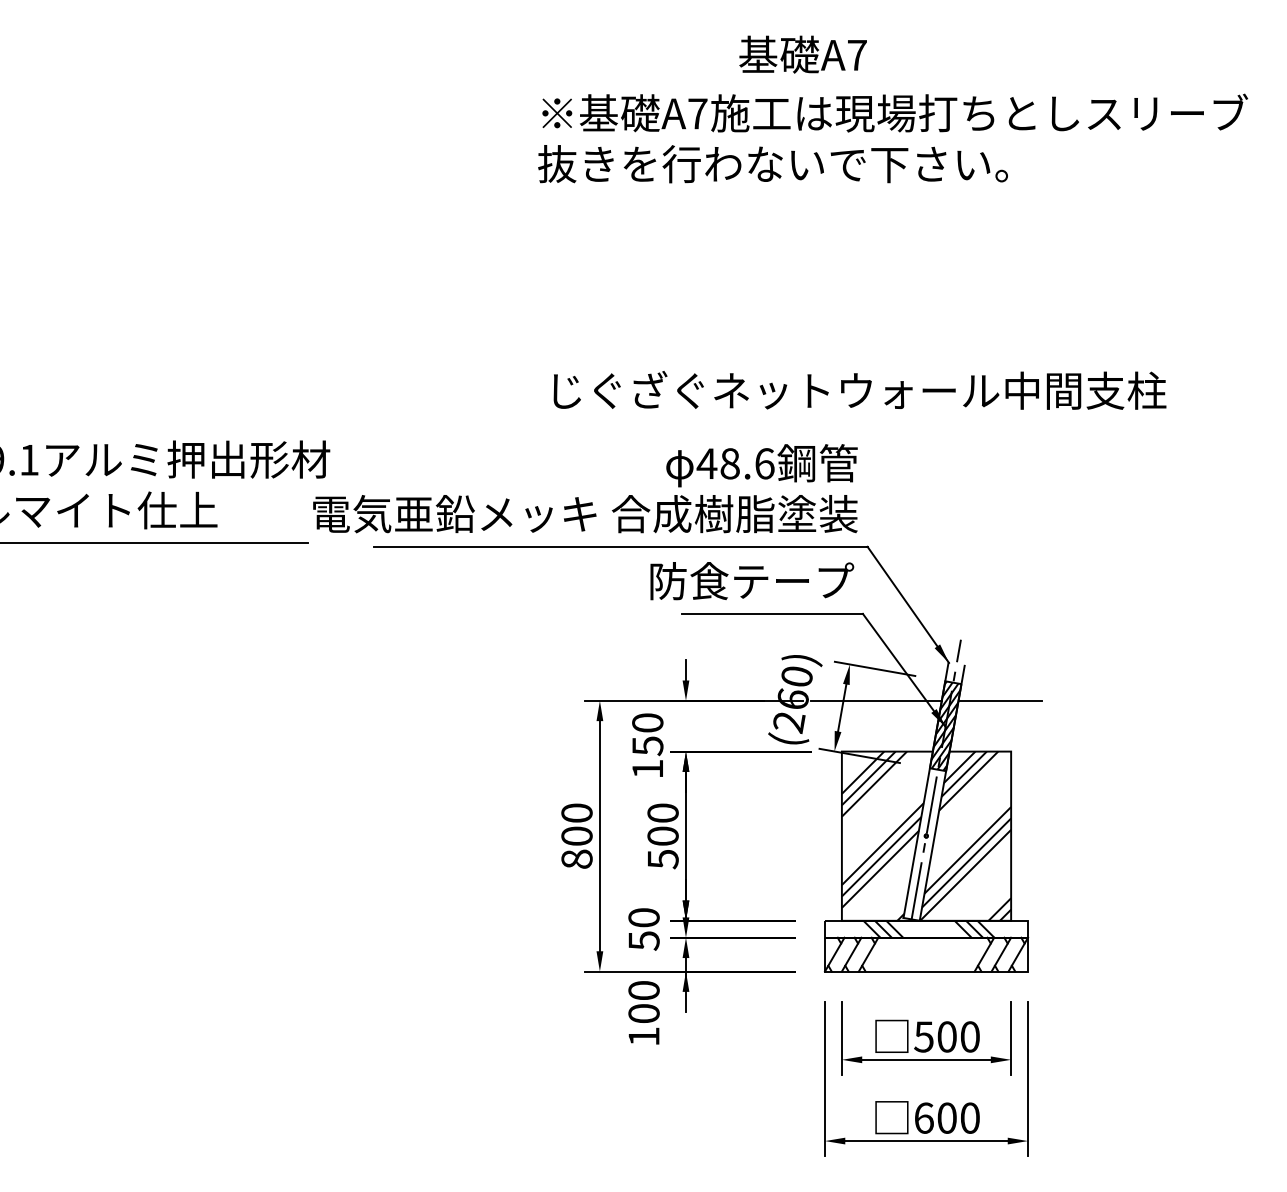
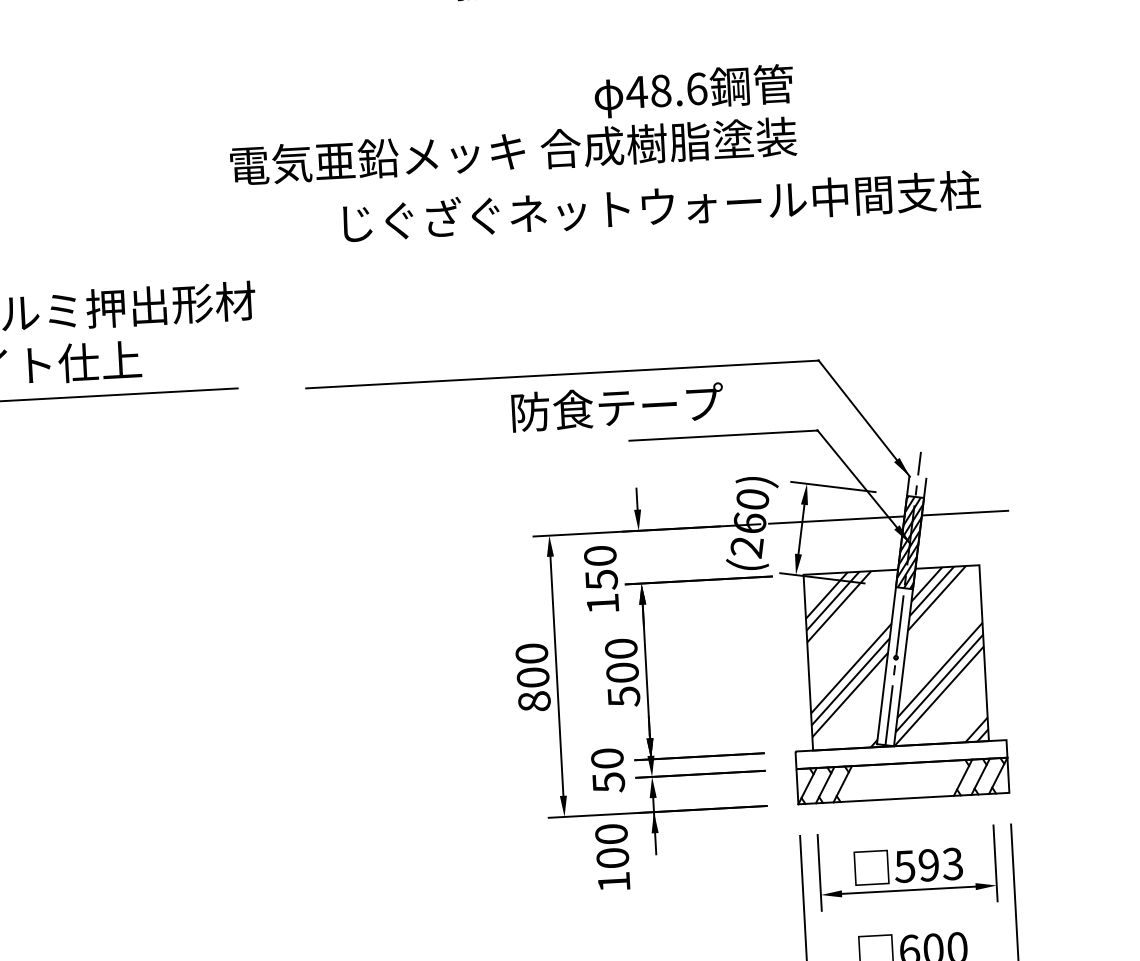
text: (859, 390) -> (661, 206), moved
text: (585, 488) -> (512, 124), moved
text: (752, 581) -> (618, 407), moved
hatch: (928, 928) -> (903, 753), removed
text: (958, 1036) -> (940, 864), 500 -> 593

